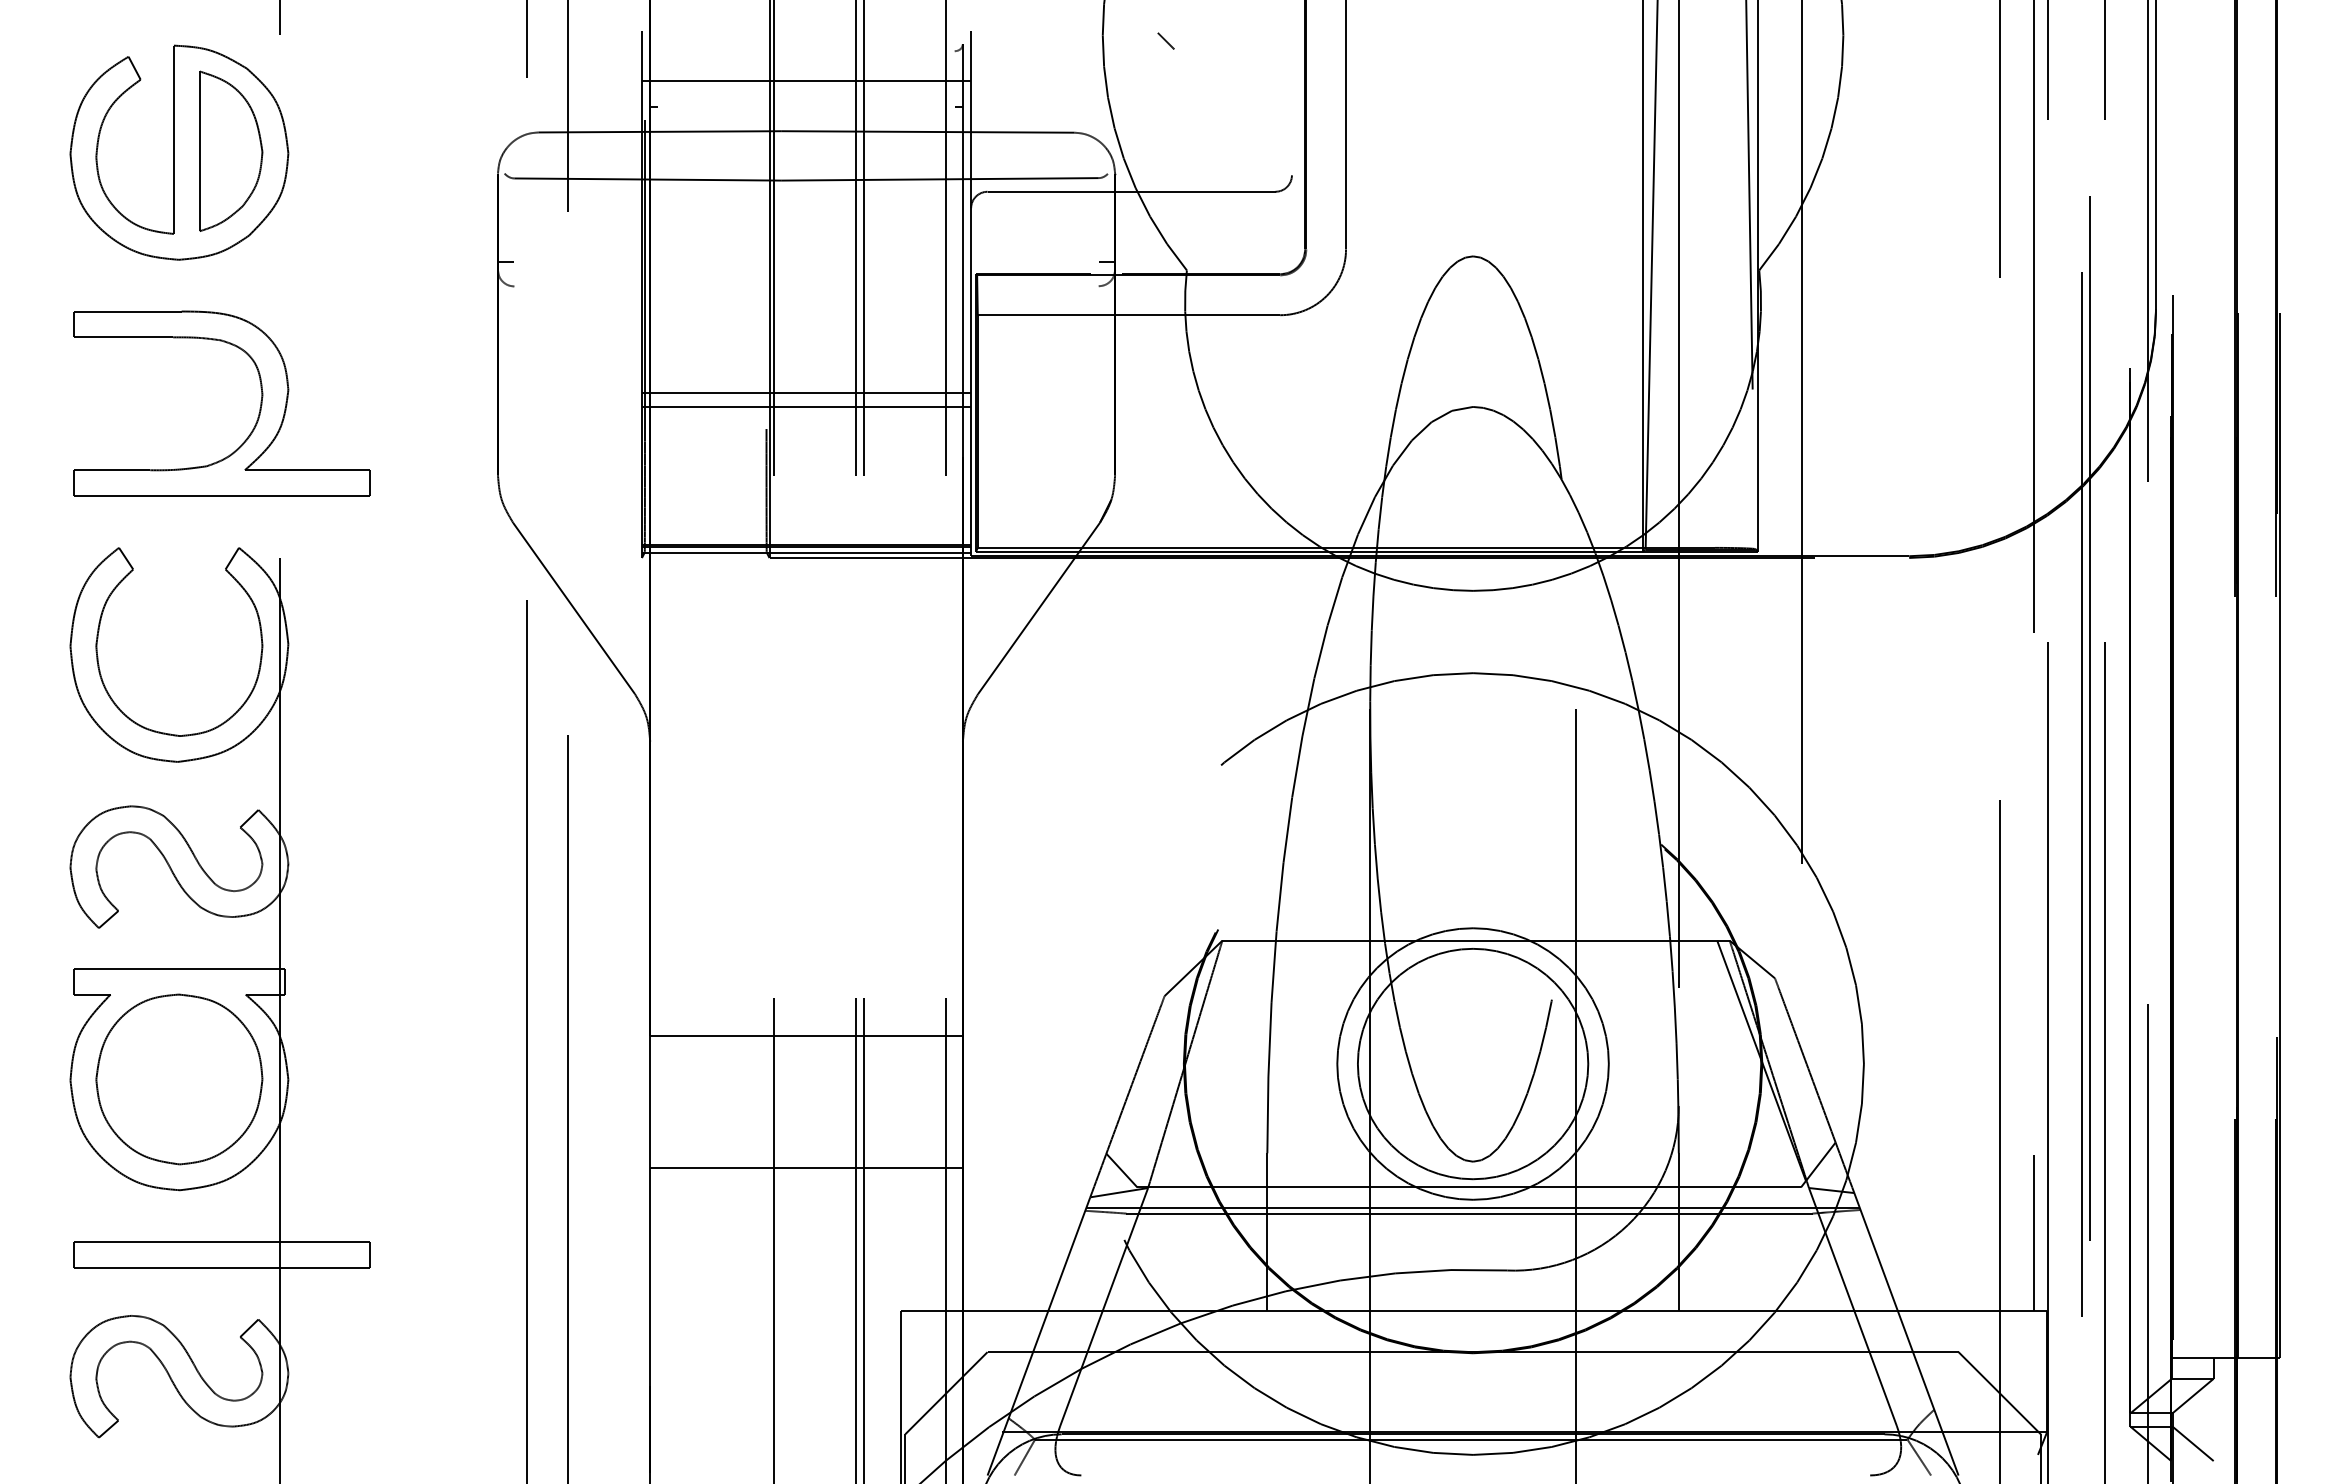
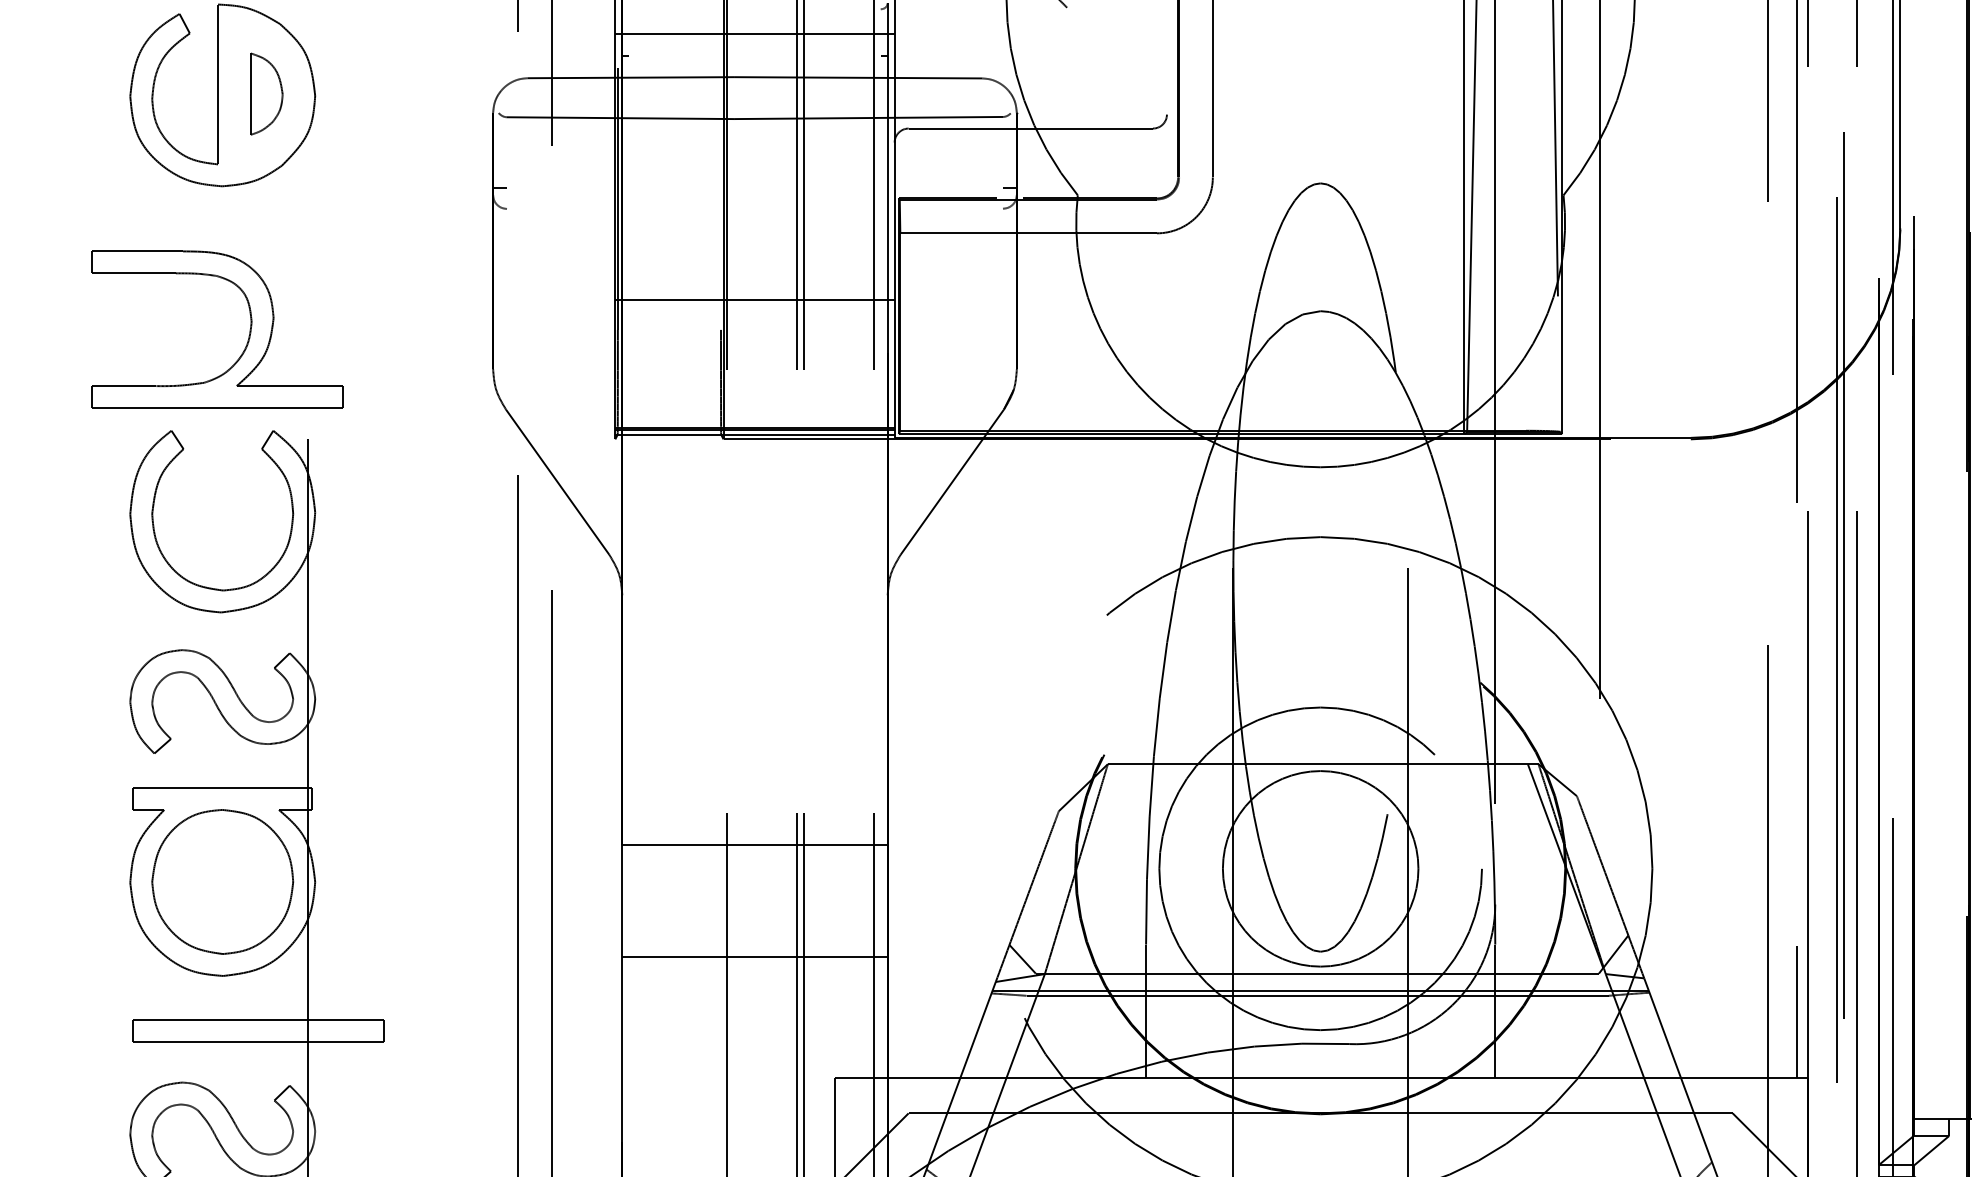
part: (231, 150) -> (266, 93), size x0.6
line: (806, 407) -> (754, 311), removed
part: (259, 408) -> (249, 333), moved
circle: (1472, 1063) -> (1320, 868), size x1.4

